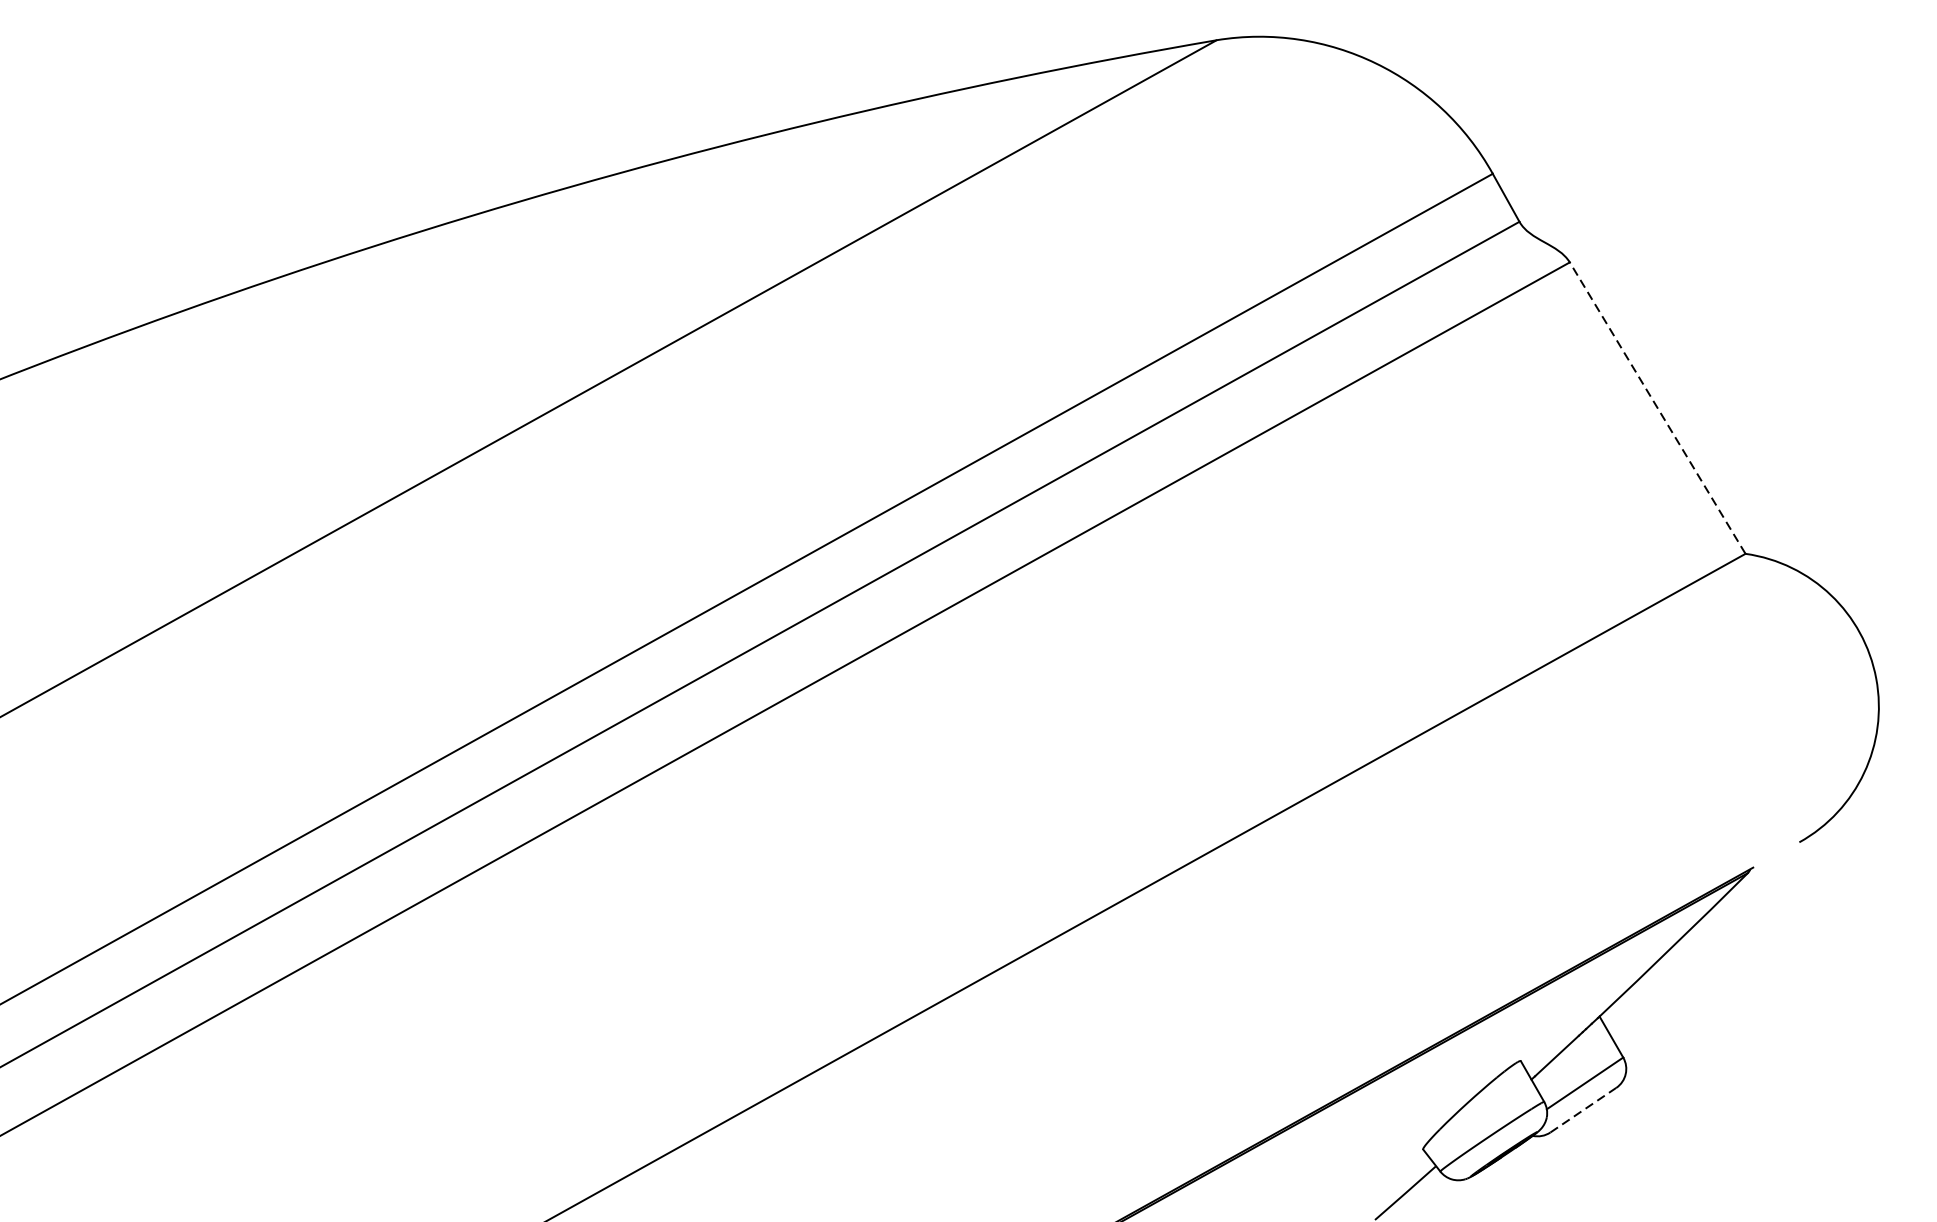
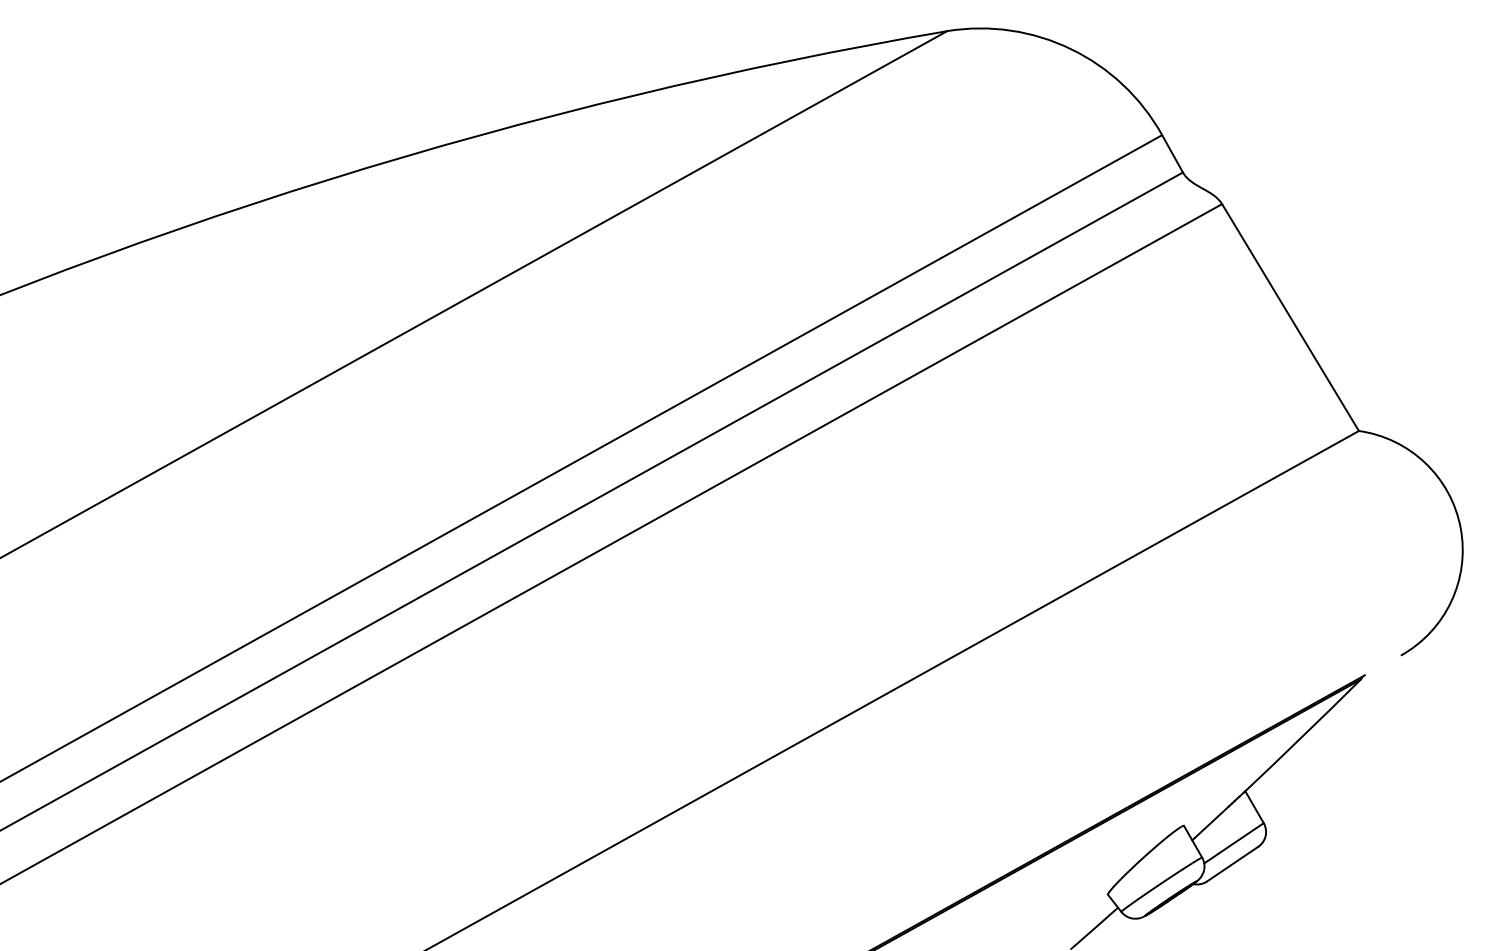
line: (1657, 408) -> (1290, 317), dashed -> solid
line: (1583, 1110) -> (1232, 864), dashed -> solid

